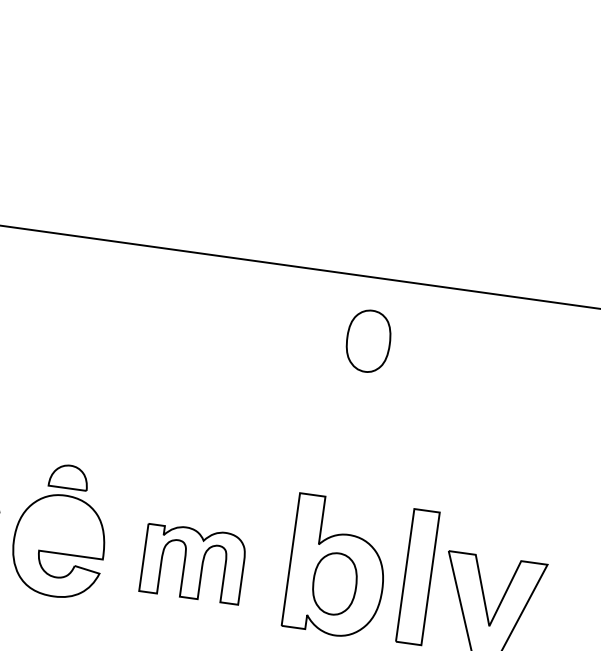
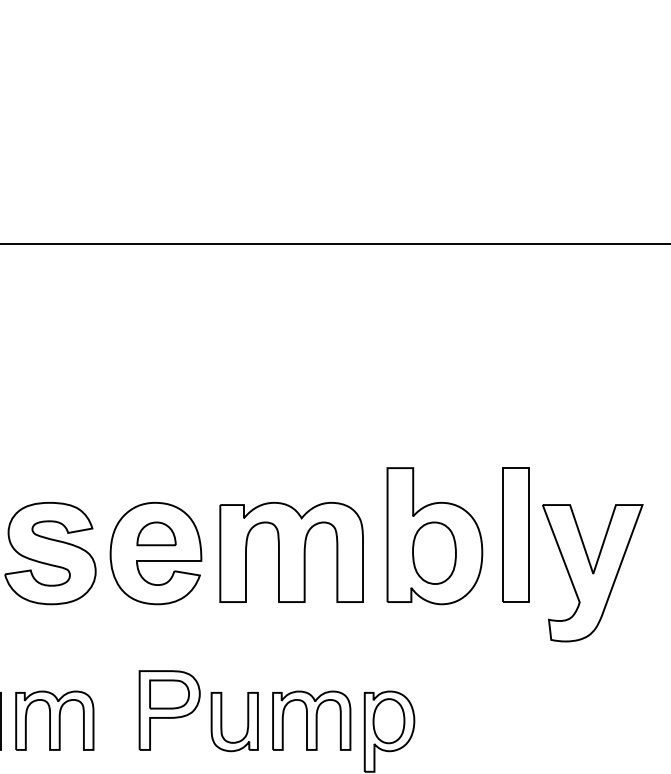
part: (368, 340) -> (434, 307), removed
part: (69, 476) -> (156, 533), moved
part: (193, 563) -> (291, 552), size x1.43

